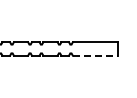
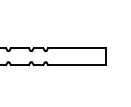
line: (95, 55) -> (76, 64), dashed -> solid

